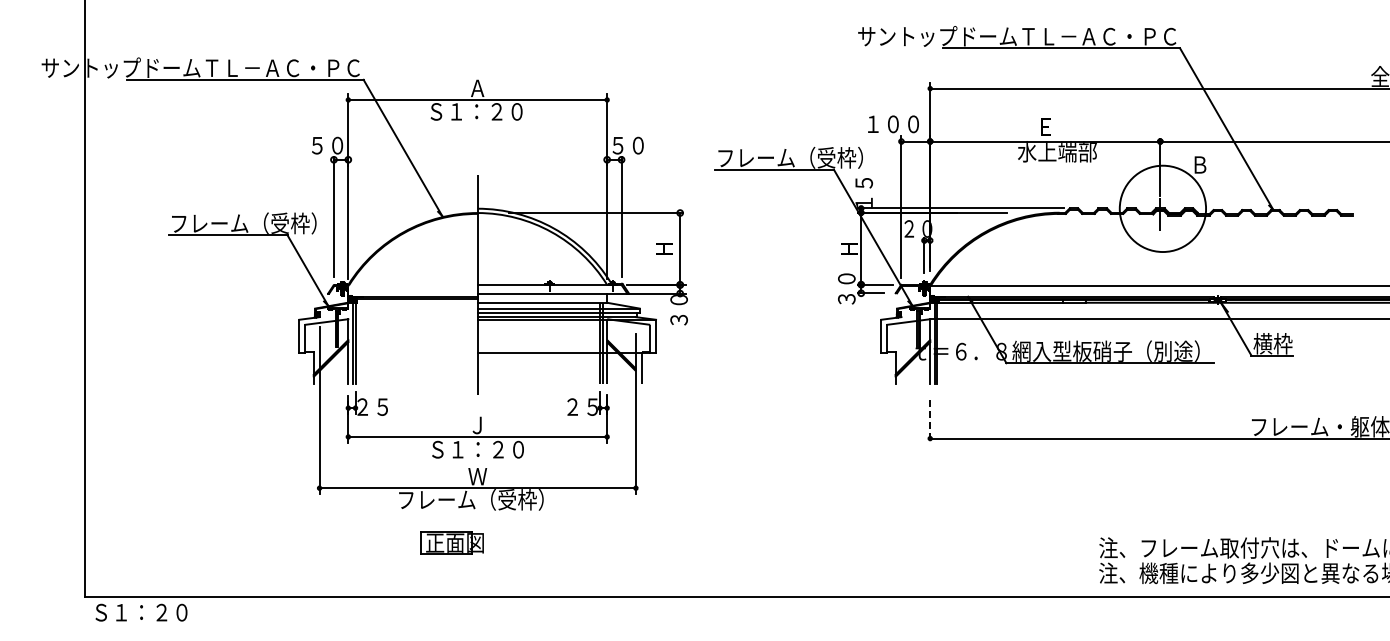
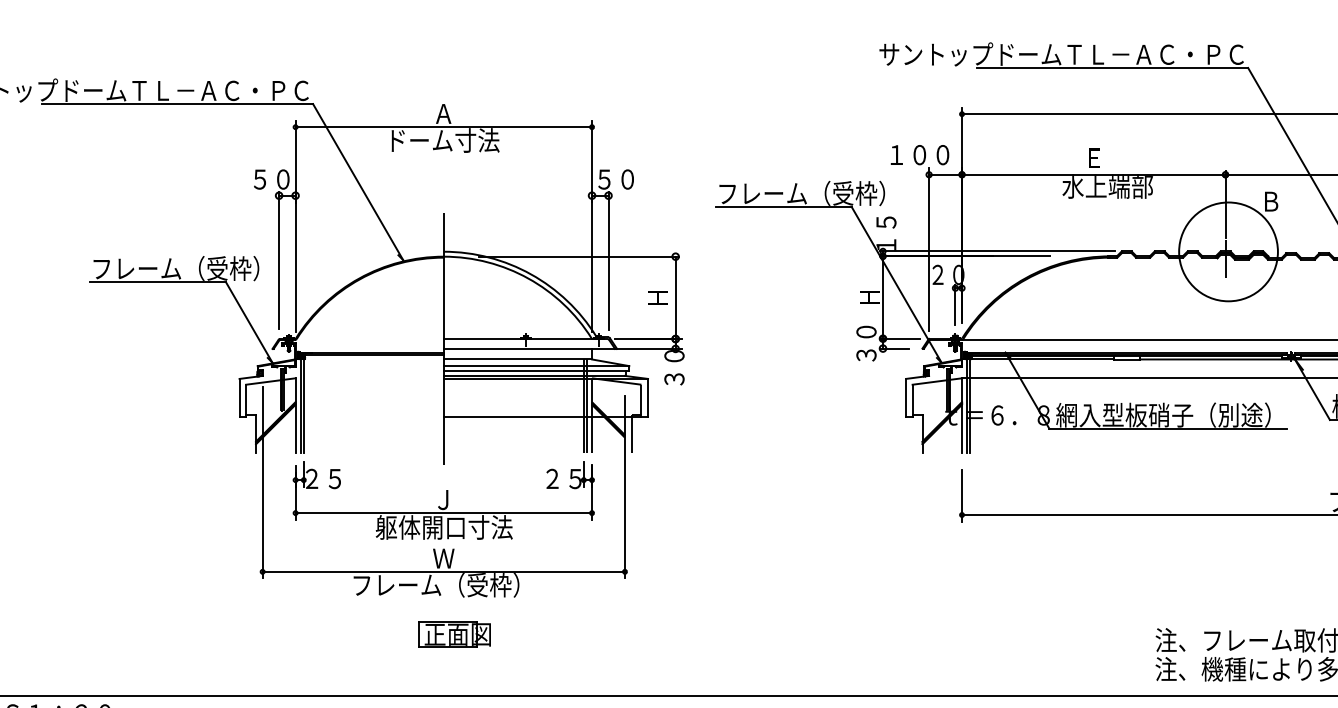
text: (478, 111) -> (444, 140), Ｓ１：２０ -> ドーム寸法
line: (930, 422) -> (962, 496), dashed -> solid
text: (477, 449) -> (443, 527), Ｓ１：２０ -> 躯体開口寸法
part: (451, 542) -> (453, 634), moved

